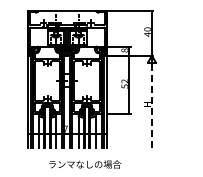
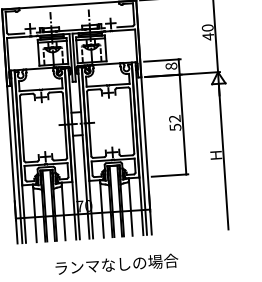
line: (151, 106) -> (223, 158), dashed -> solid

